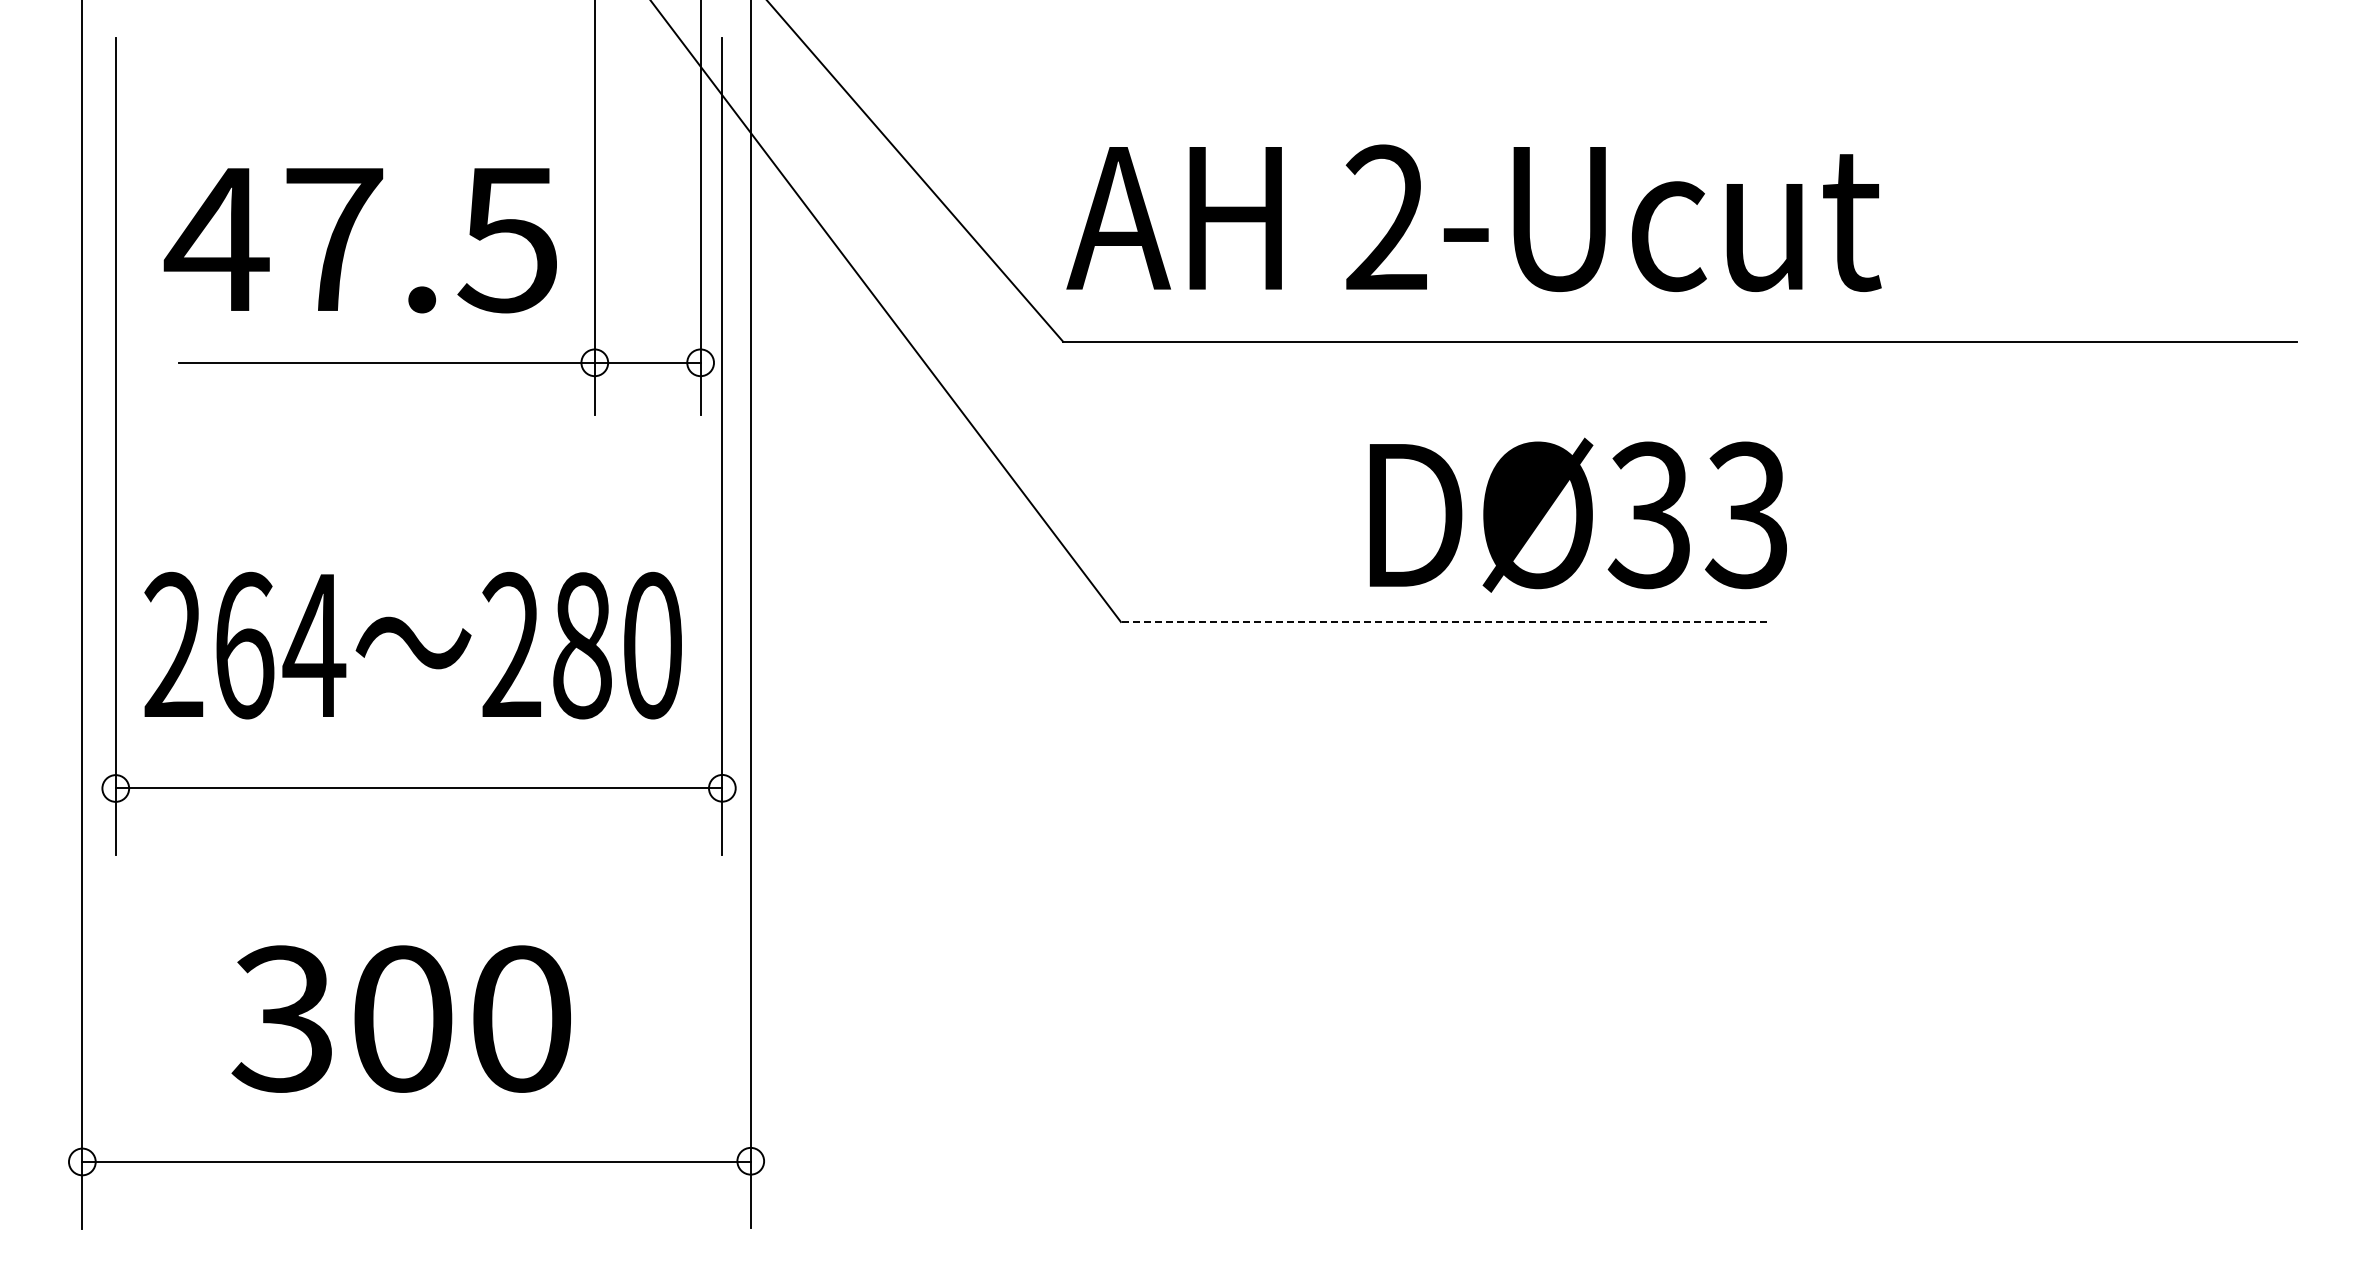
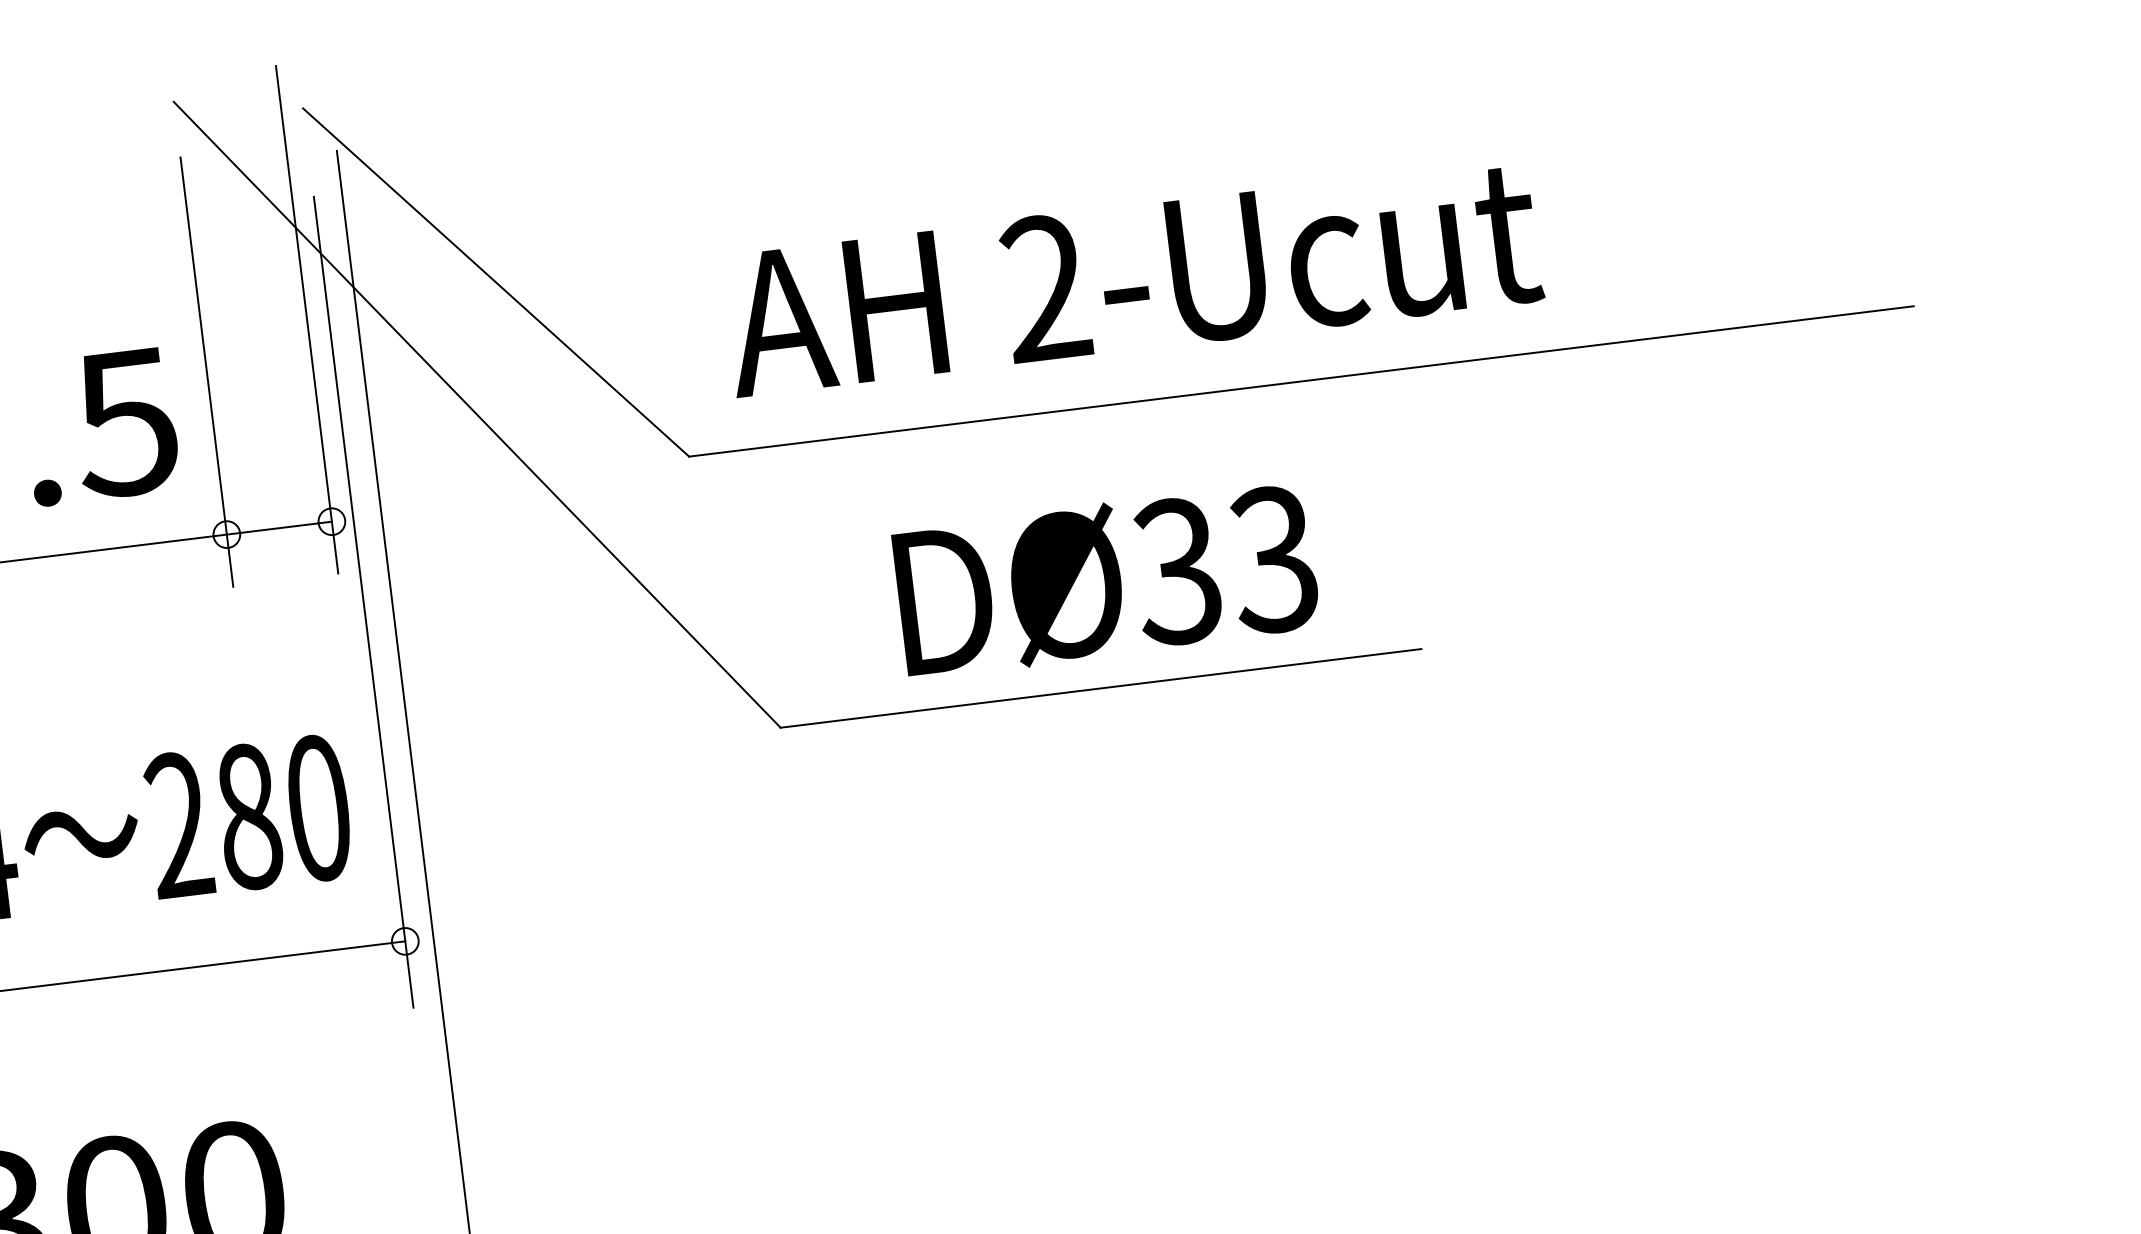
text: (1473, 217) -> (1131, 277), moved
text: (1577, 514) -> (1105, 579), moved
line: (1443, 622) -> (1100, 688), dashed -> solid

